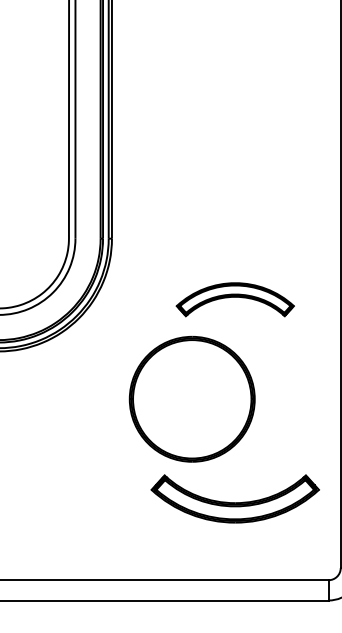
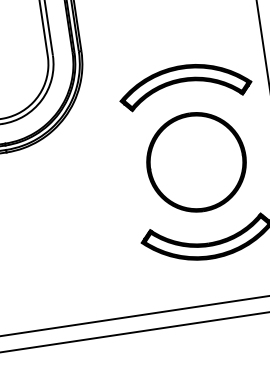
part: (235, 299) -> (185, 84), size x1.43
part: (191, 399) -> (195, 162), moved

